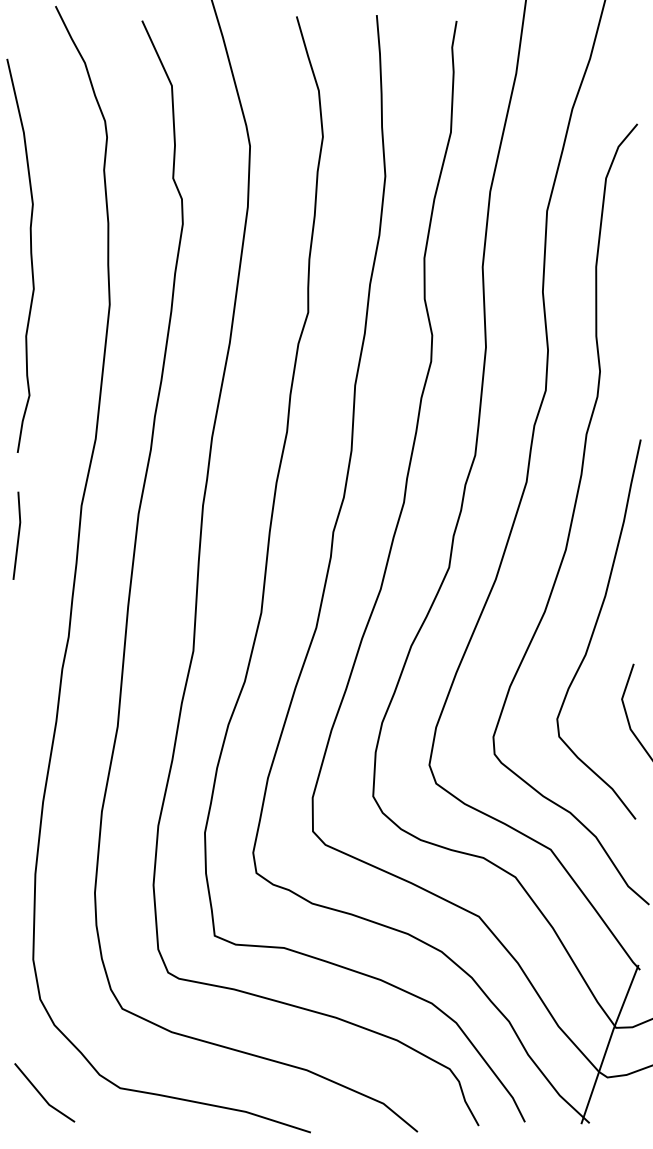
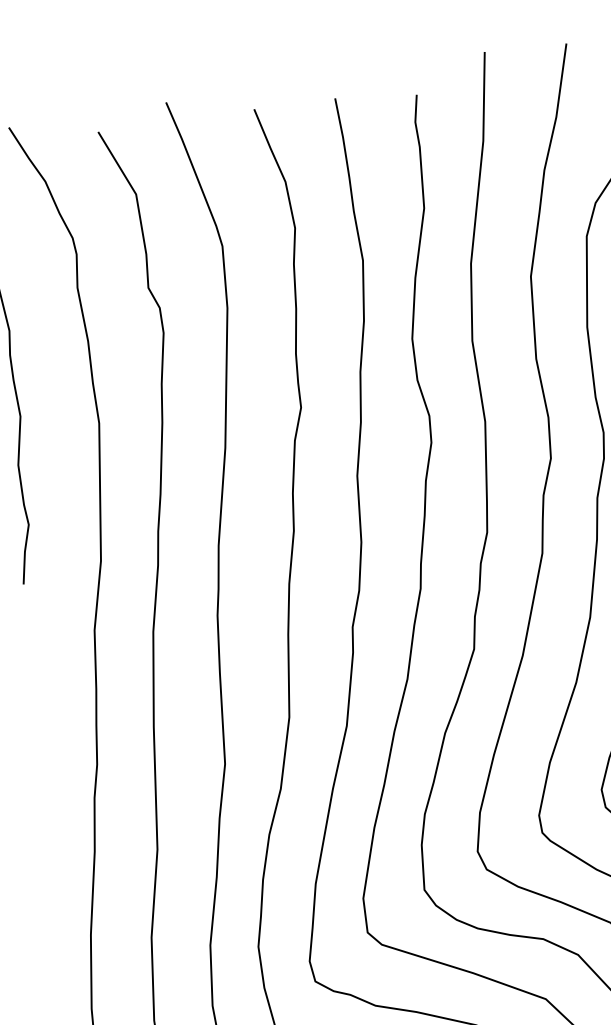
line: (17, 535) -> (33, 668), removed

